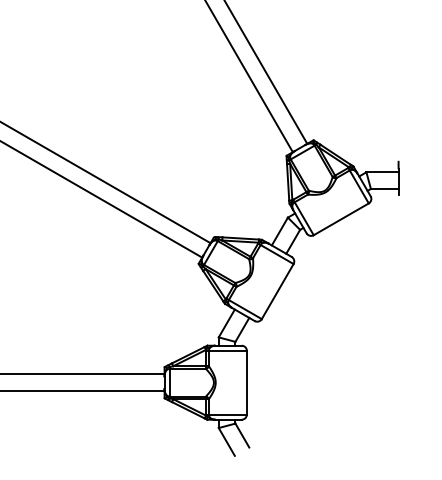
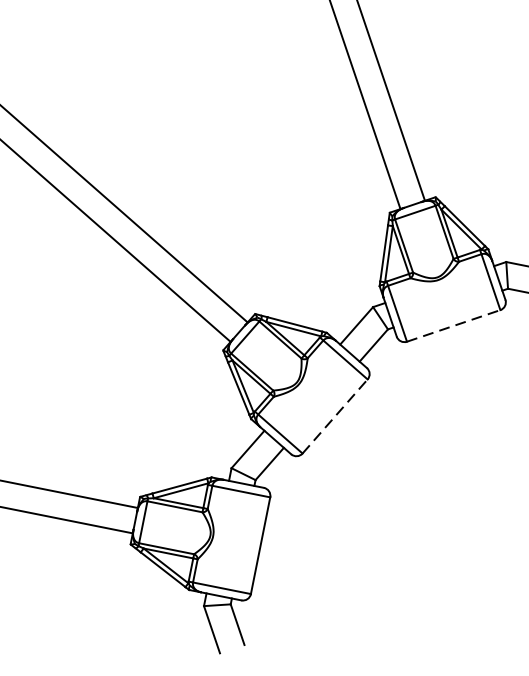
line: (341, 219) -> (454, 326), solid -> dashed
line: (277, 291) -> (334, 416), solid -> dashed

